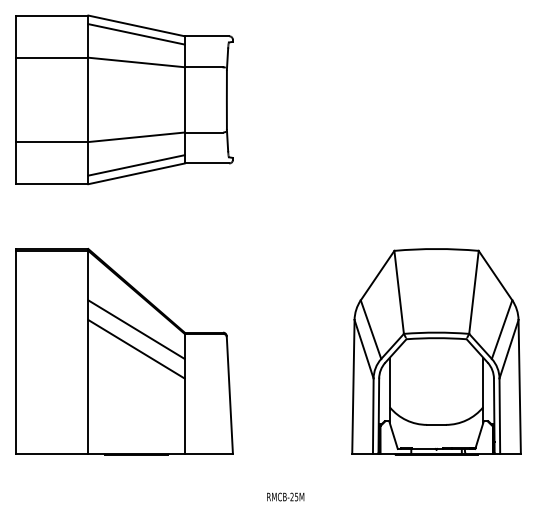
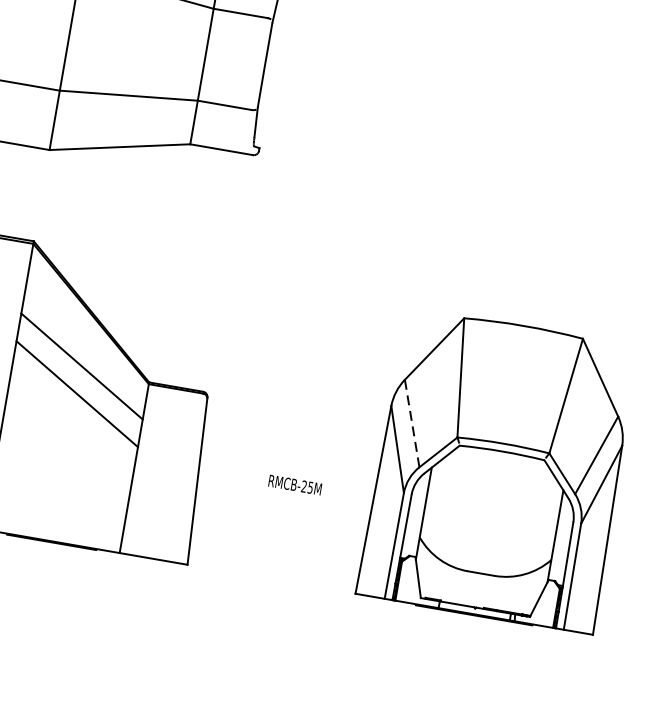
line: (136, 165) -> (121, 135), removed
line: (370, 329) -> (411, 423), solid -> dashed
text: (285, 496) -> (295, 484), moved

